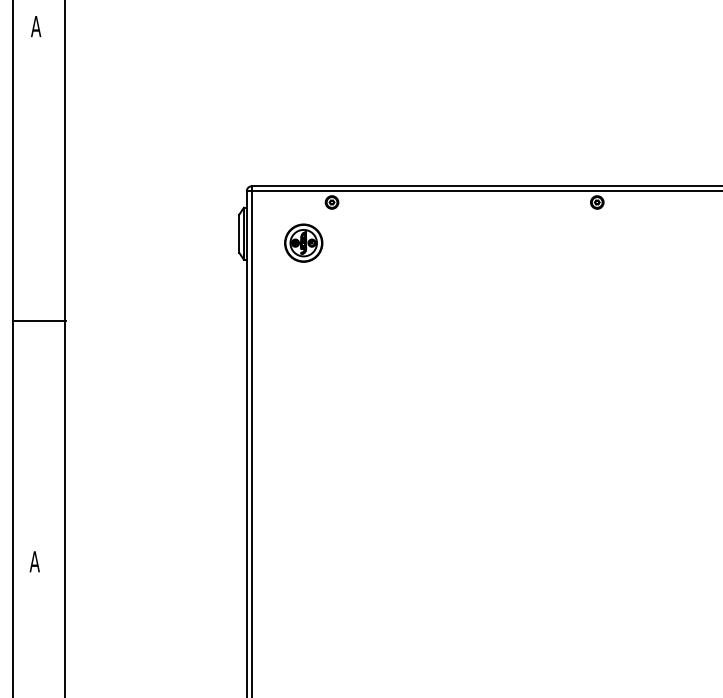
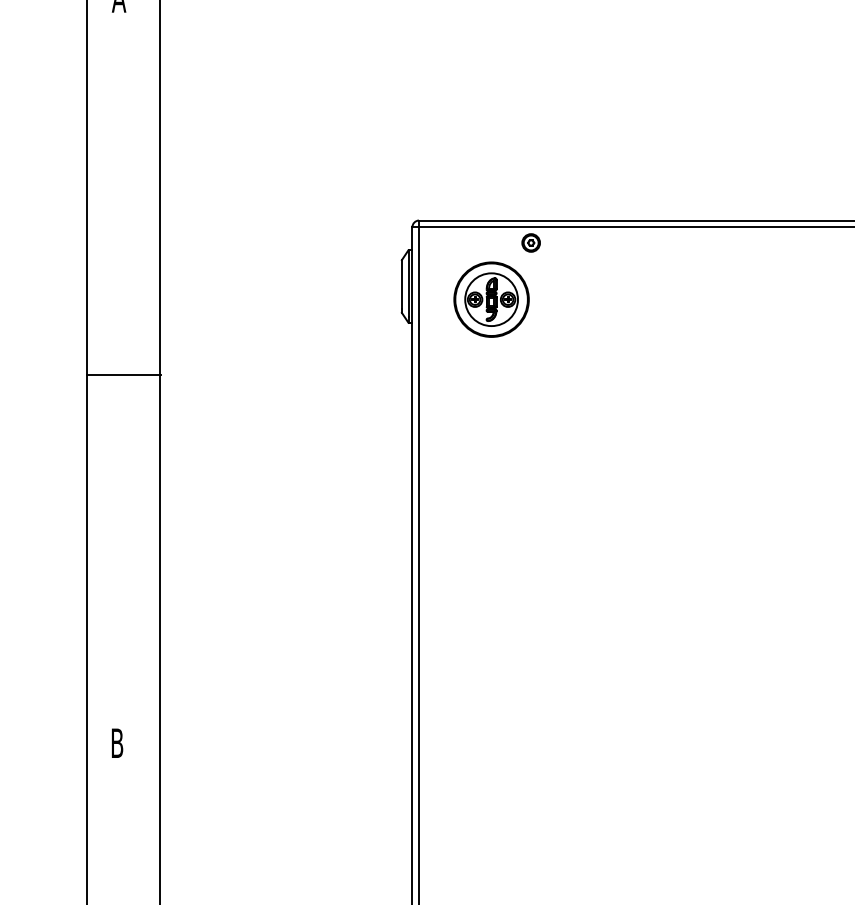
part: (303, 242) -> (491, 298), size x1.43
line: (39, 321) -> (123, 375), moved
text: (34, 561) -> (116, 742), A -> B

